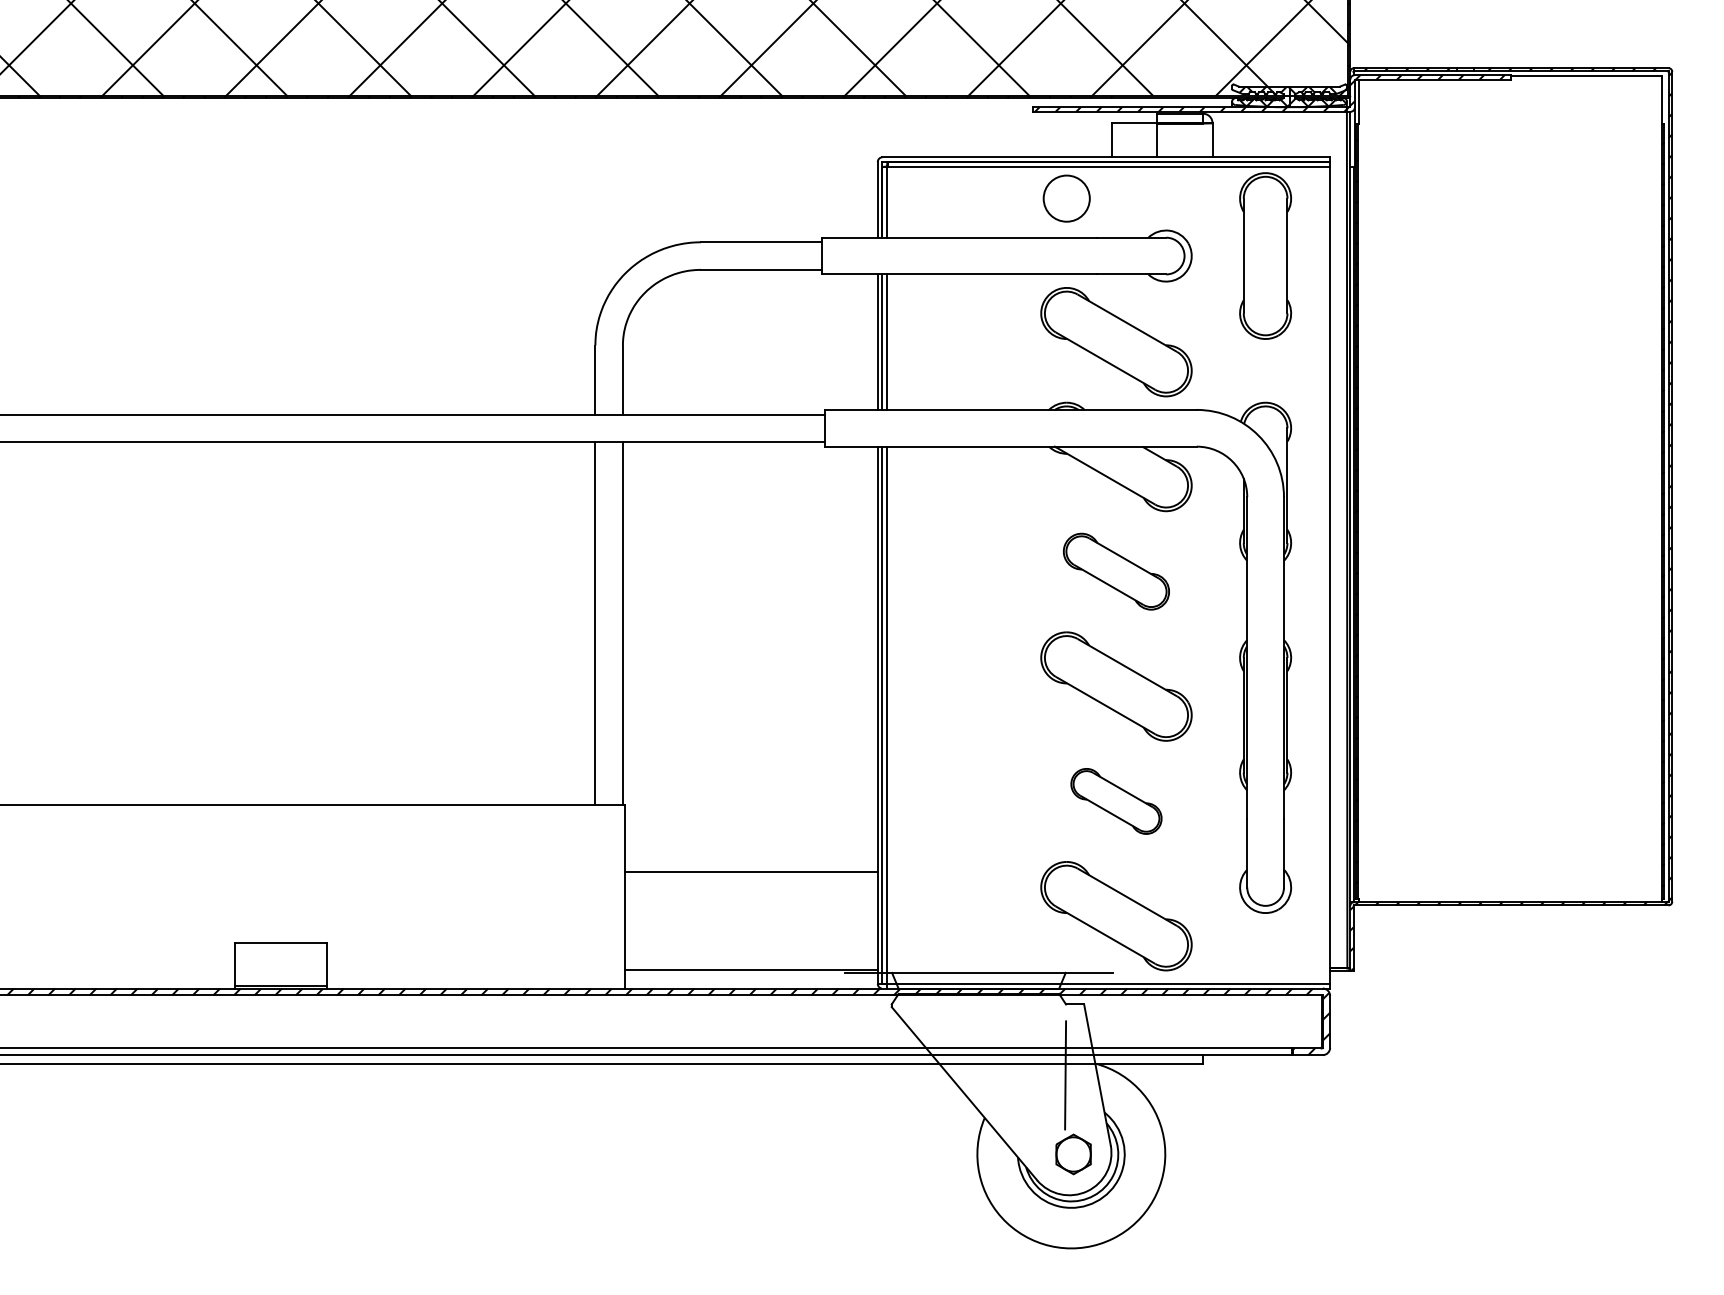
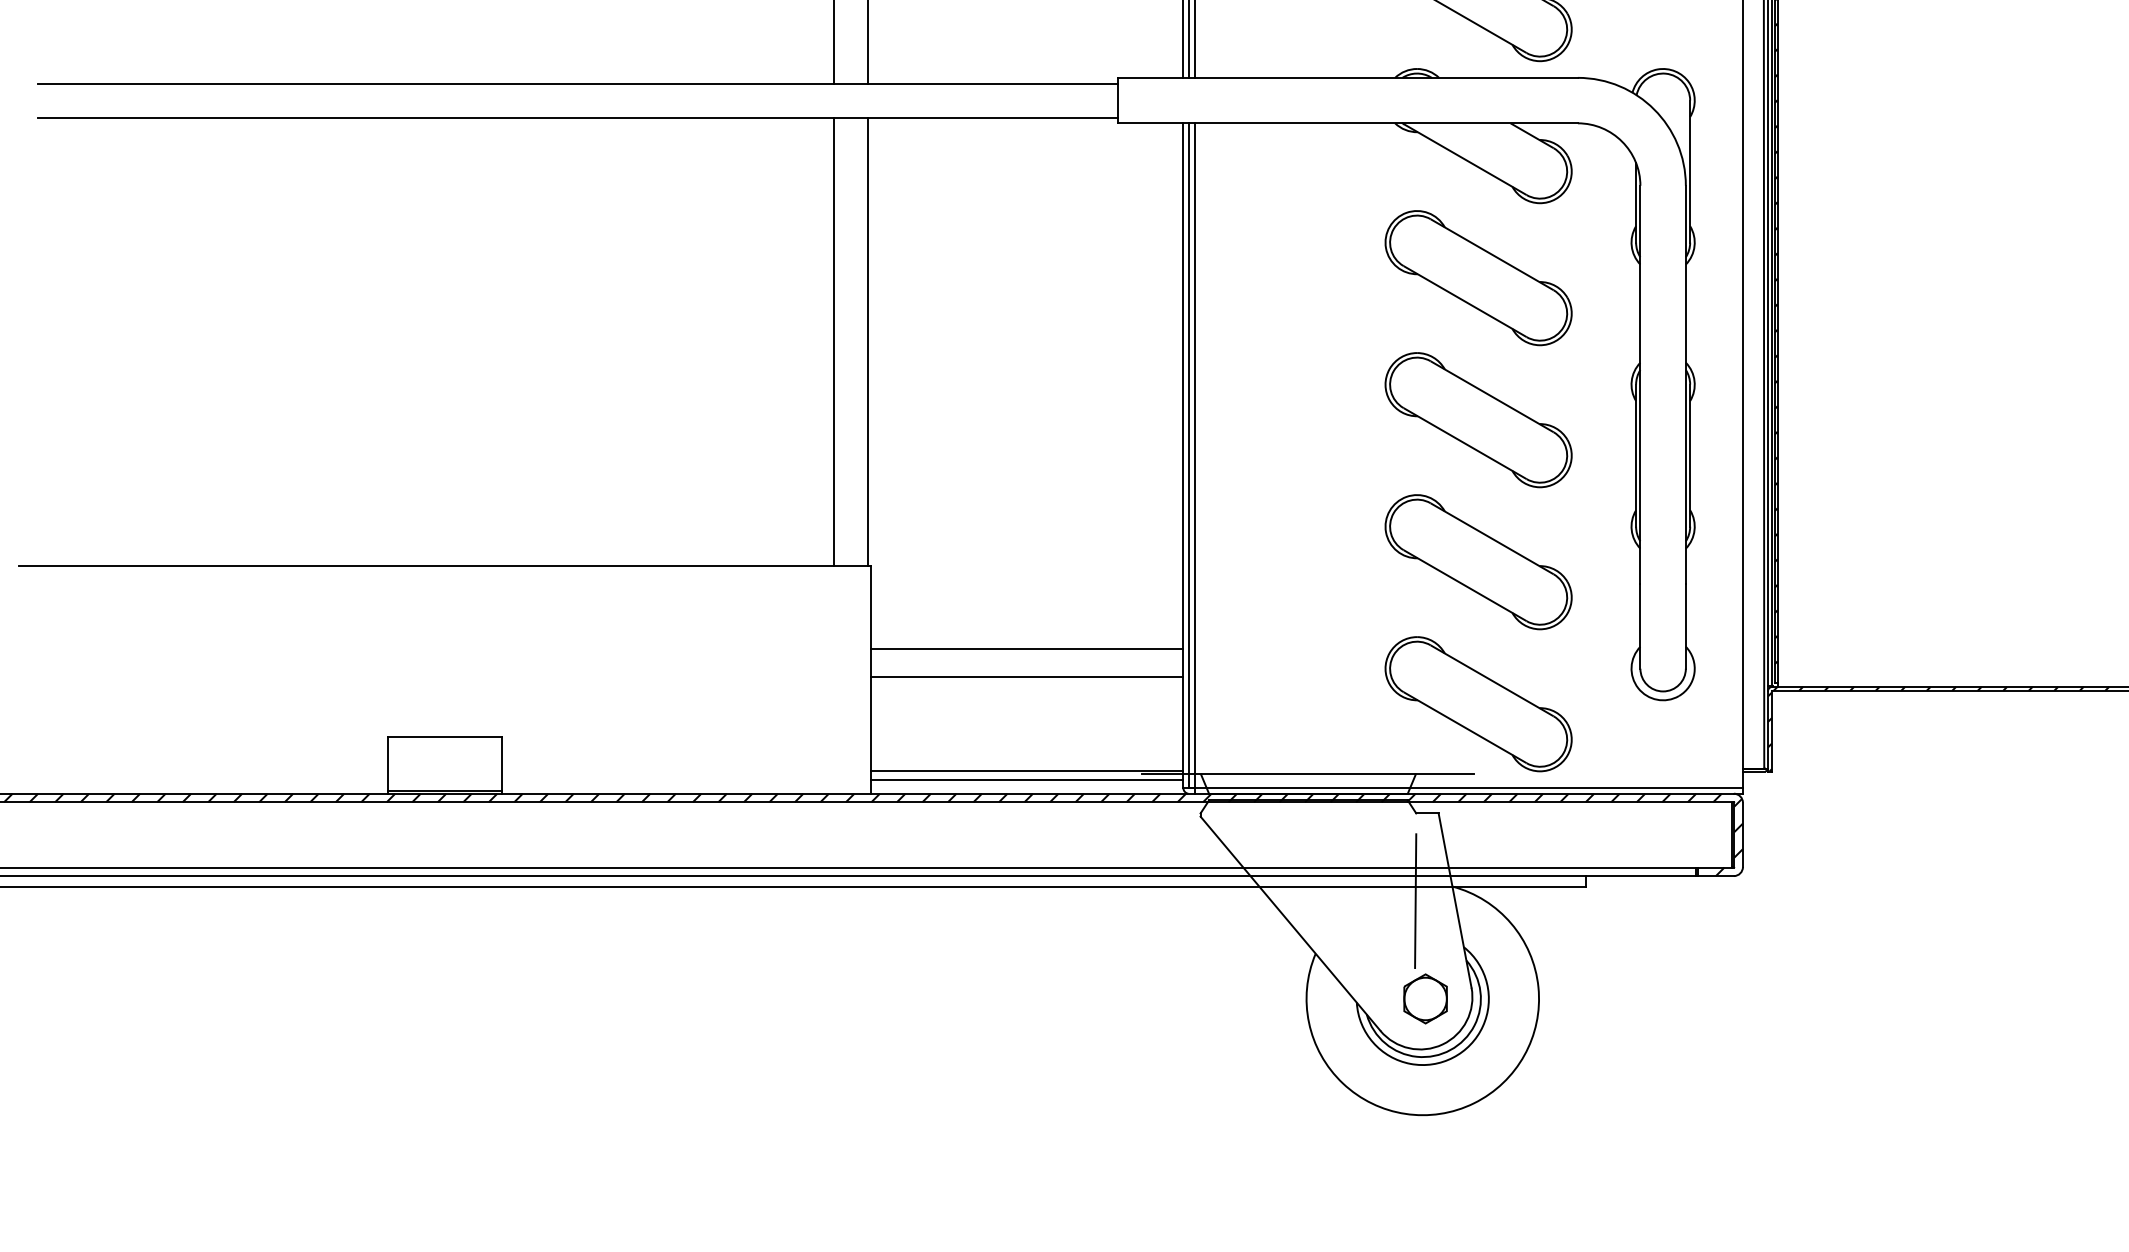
part: (1116, 571) -> (1478, 277), size x1.43
part: (1116, 801) -> (1478, 562), size x1.67
line: (751, 894) -> (1027, 677), added
line: (751, 977) -> (1027, 780), added

